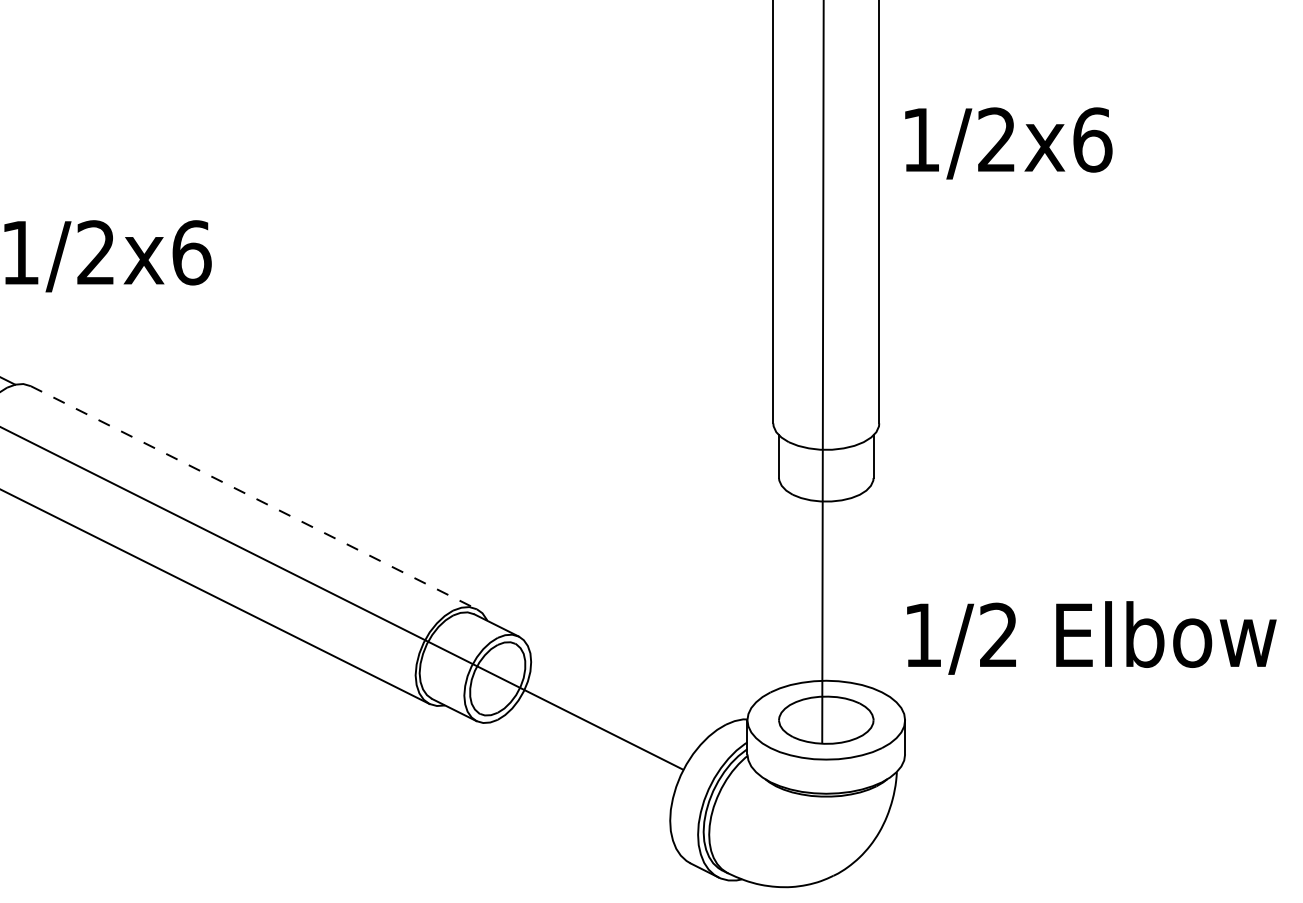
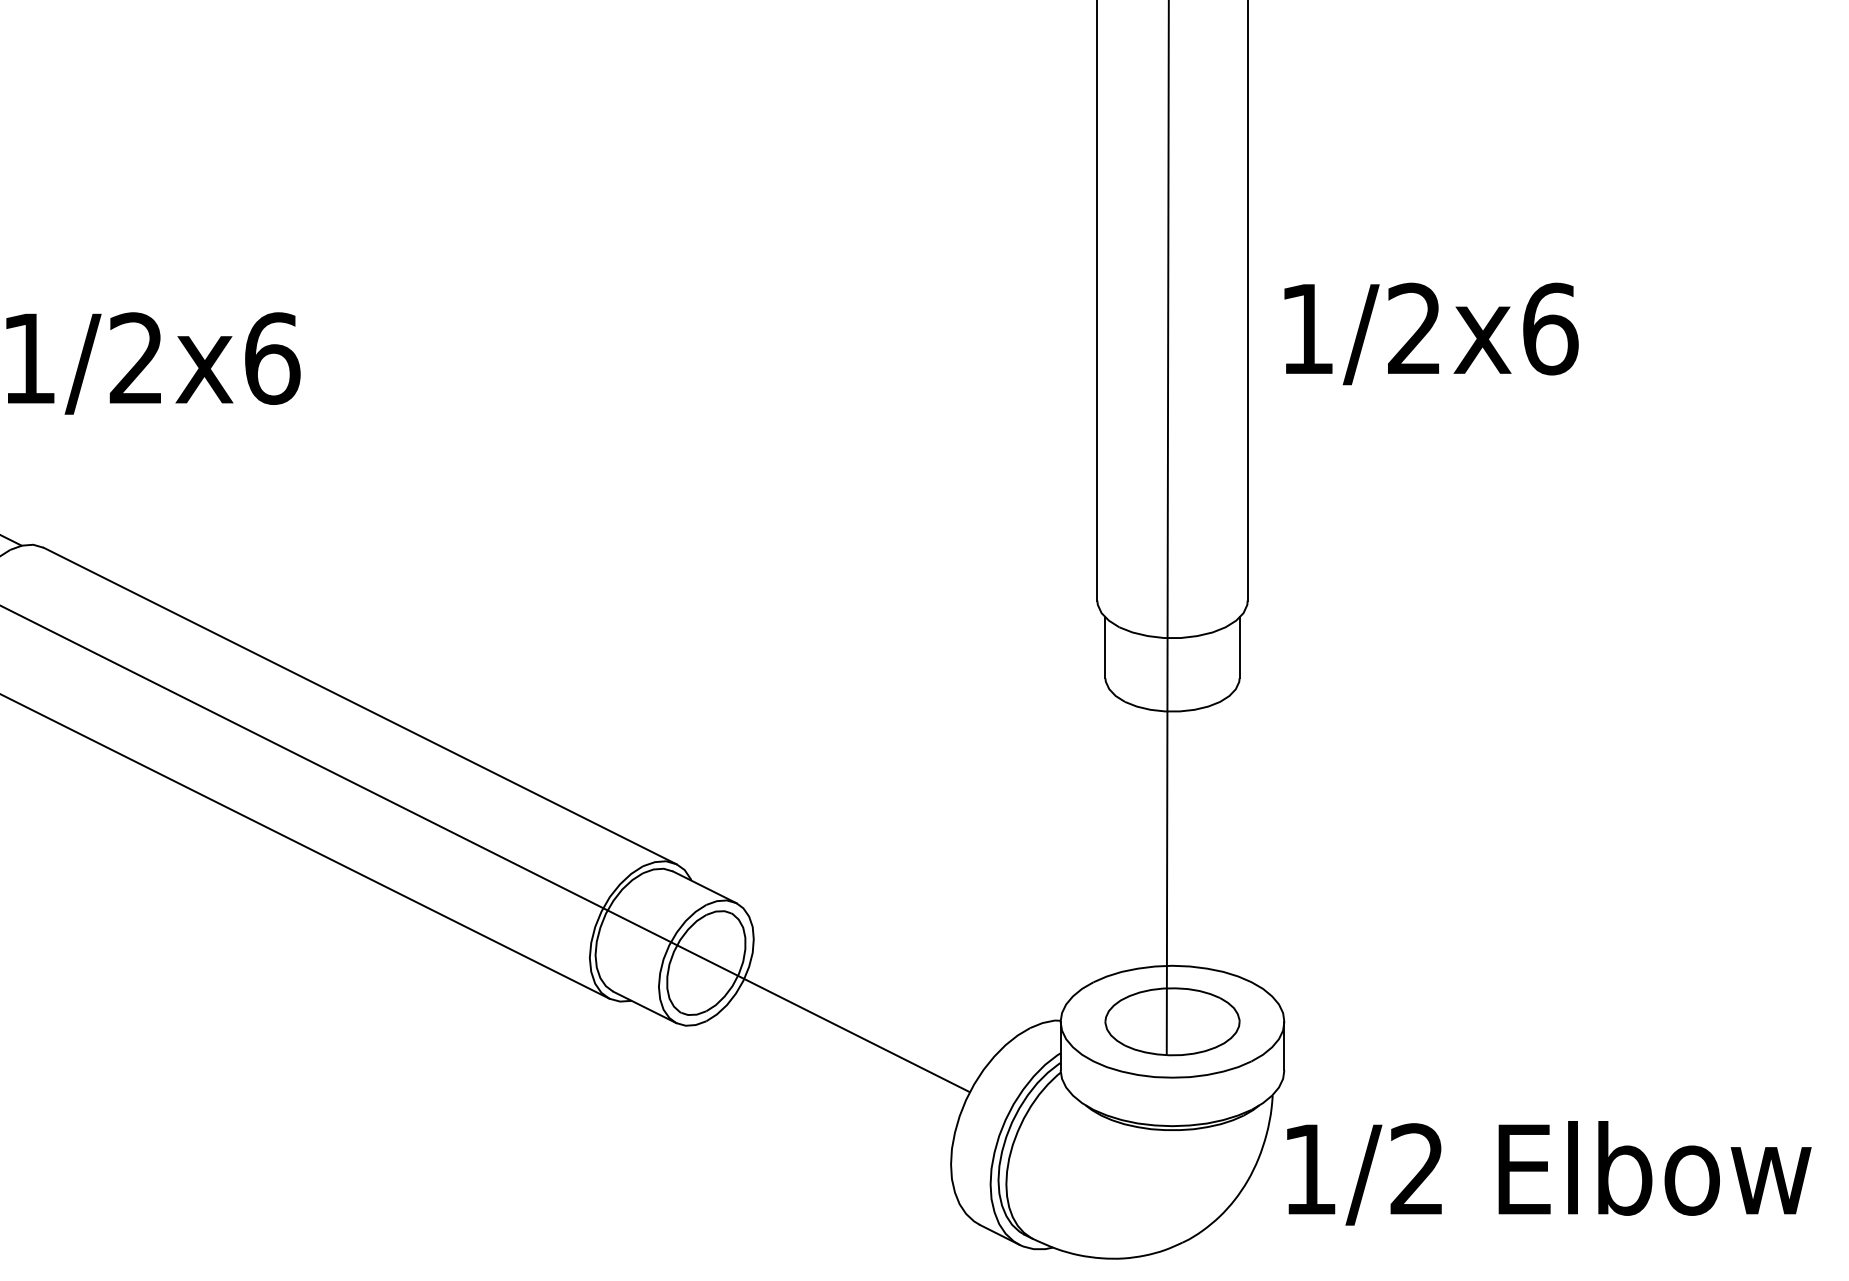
text: (1008, 143) -> (1431, 334), moved
line: (254, 497) -> (361, 705), dashed -> solid
text: (1091, 637) -> (1548, 1172), moved

